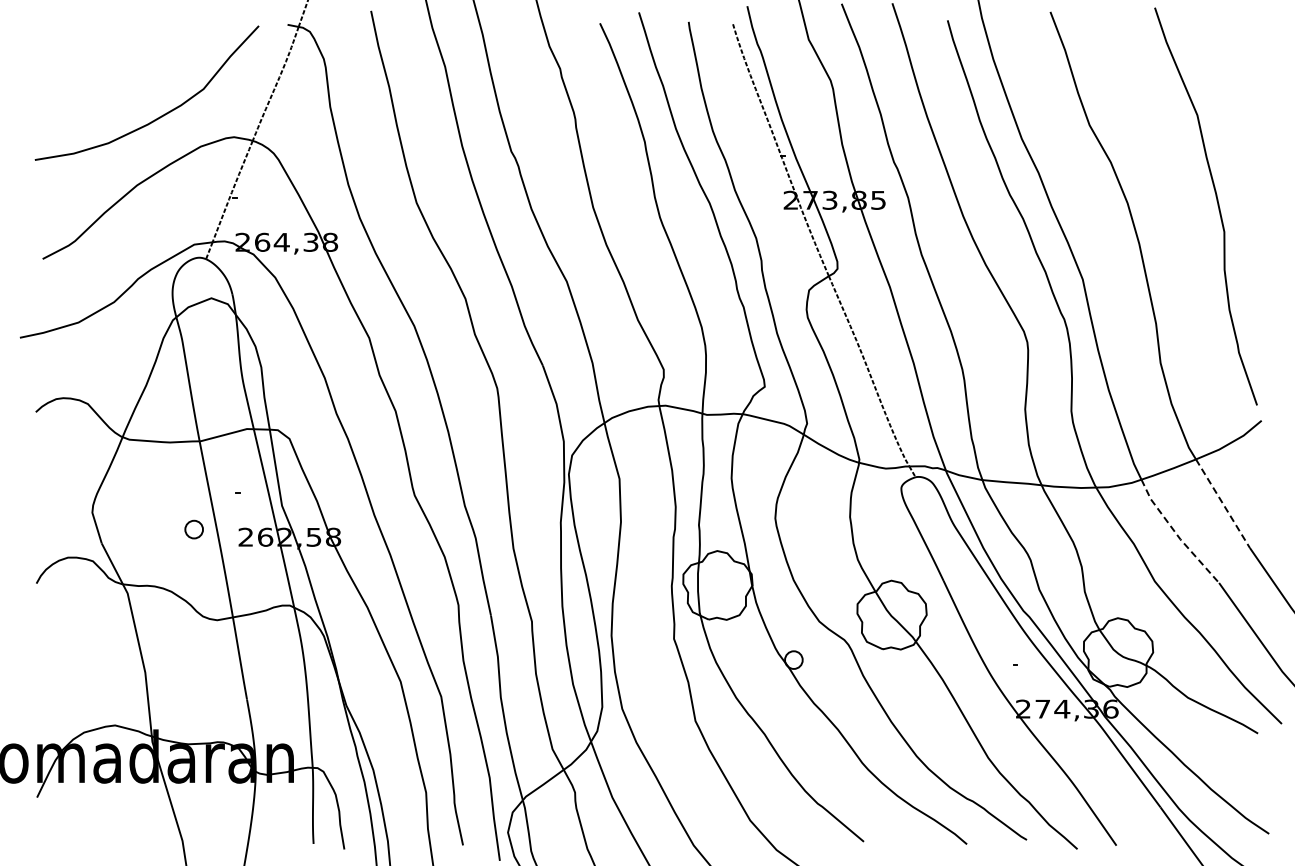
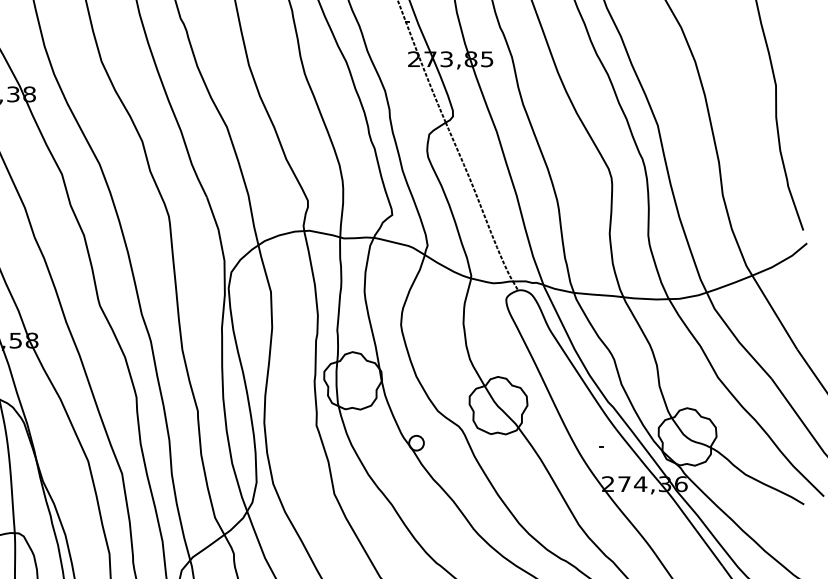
line: (1222, 503) -> (774, 312), dashed -> solid
line: (1176, 534) -> (736, 338), dashed -> solid

